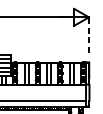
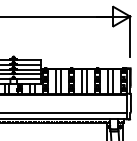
line: (89, 34) -> (130, 36), dashed -> solid

